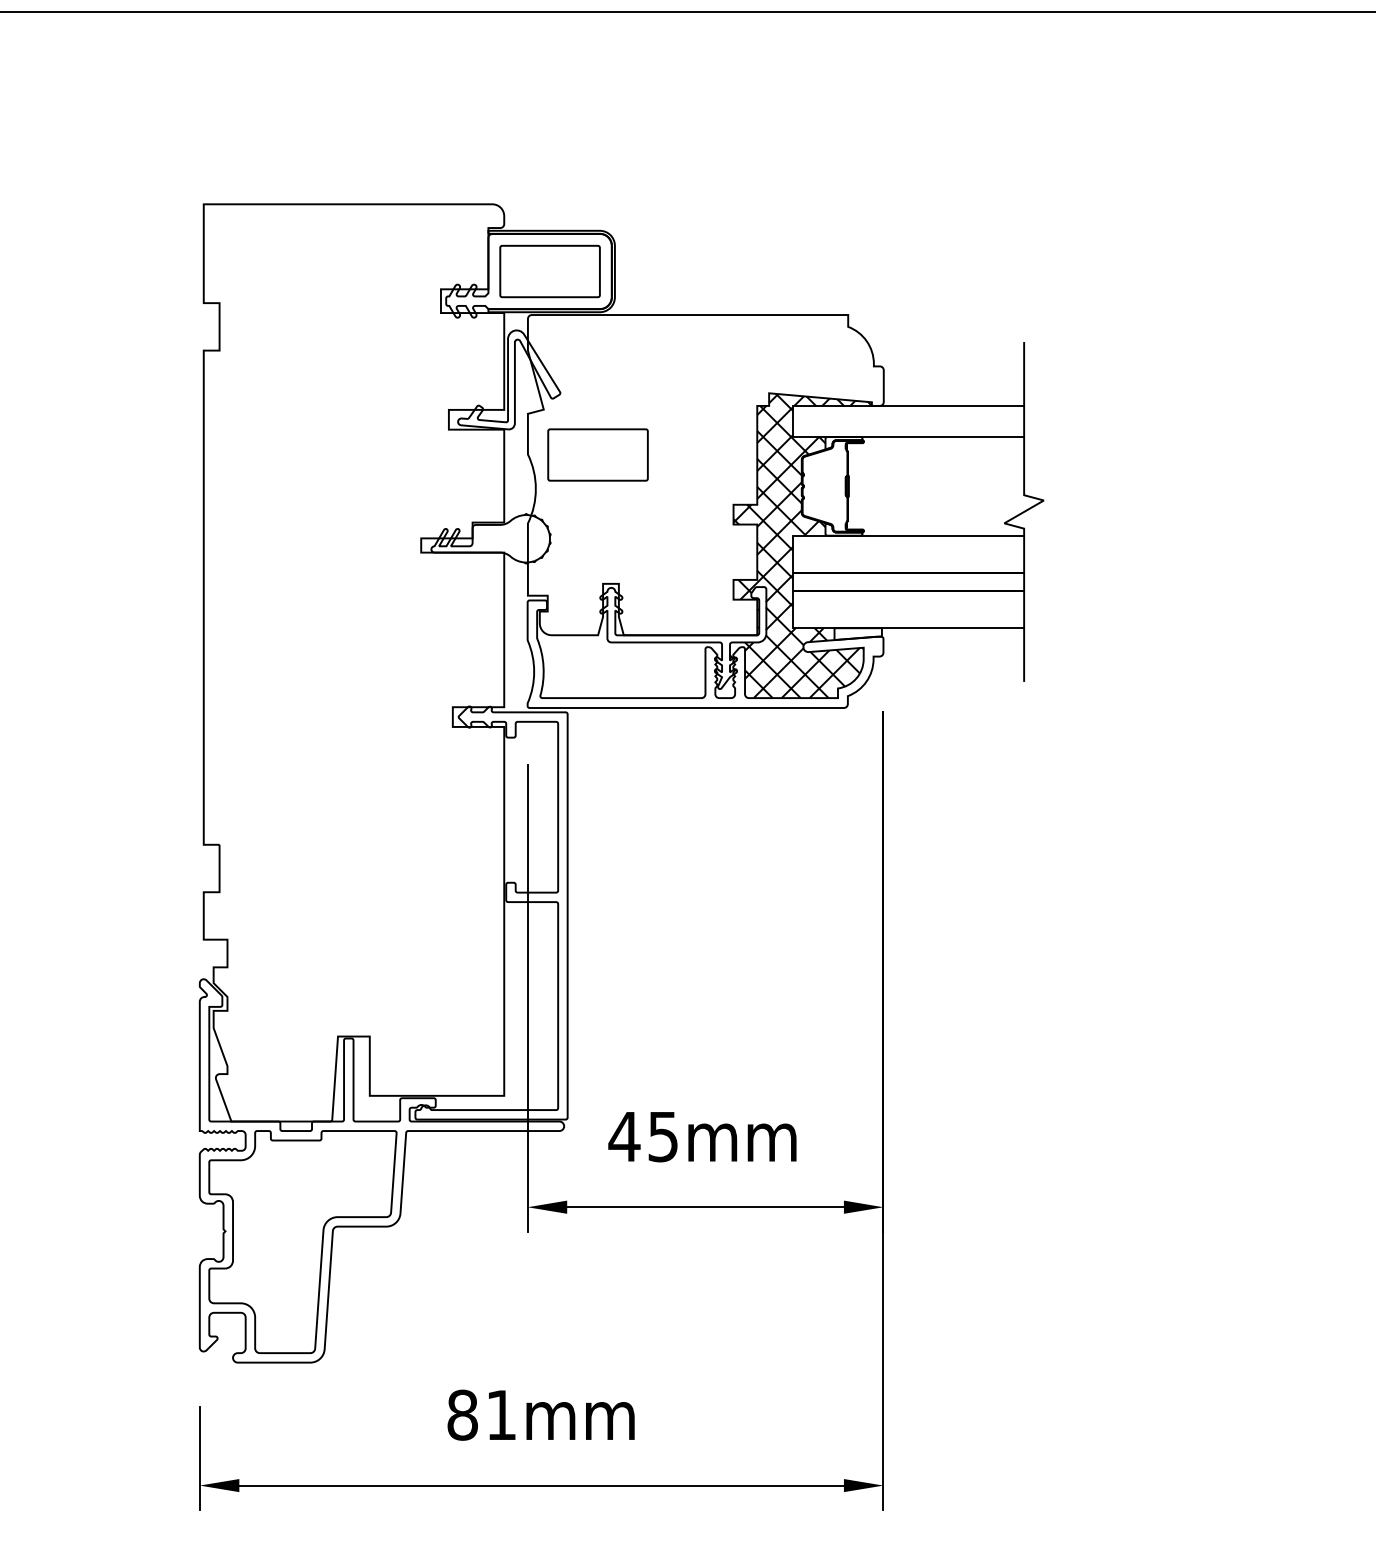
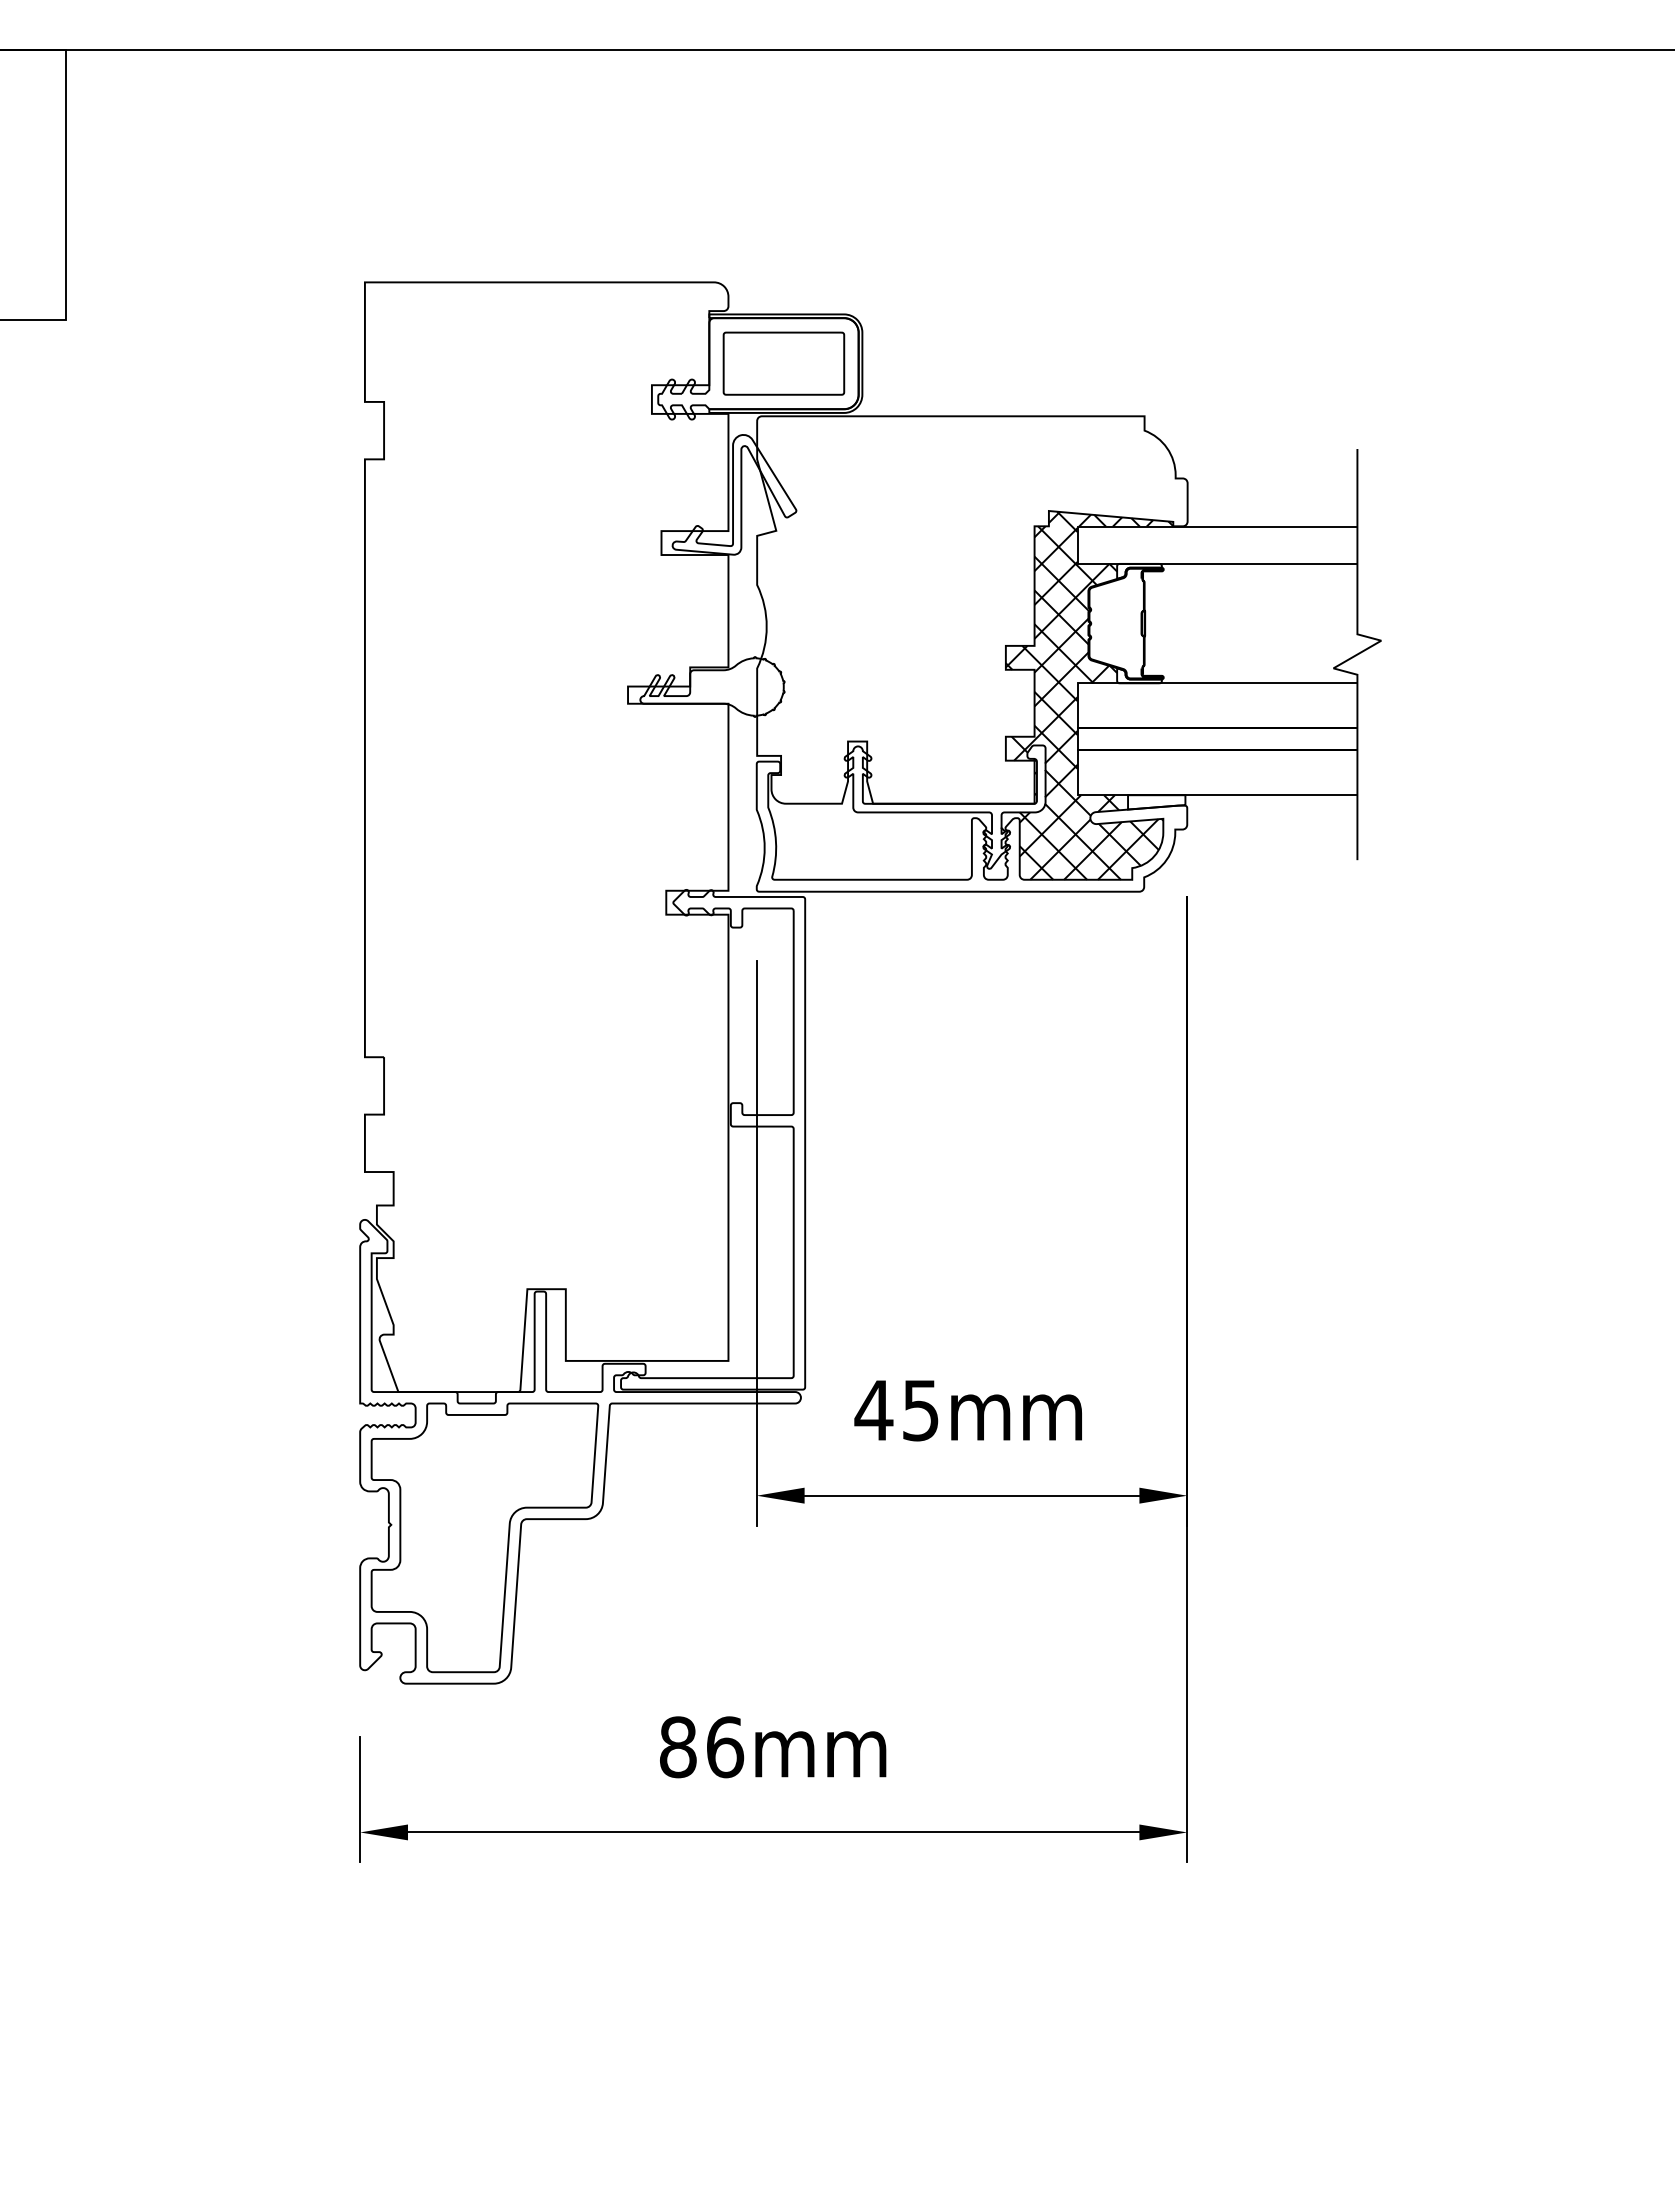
part: (597, 454) -> (841, 585), removed
text: (501, 1415) -> (725, 1747), 81mm -> 86mm

